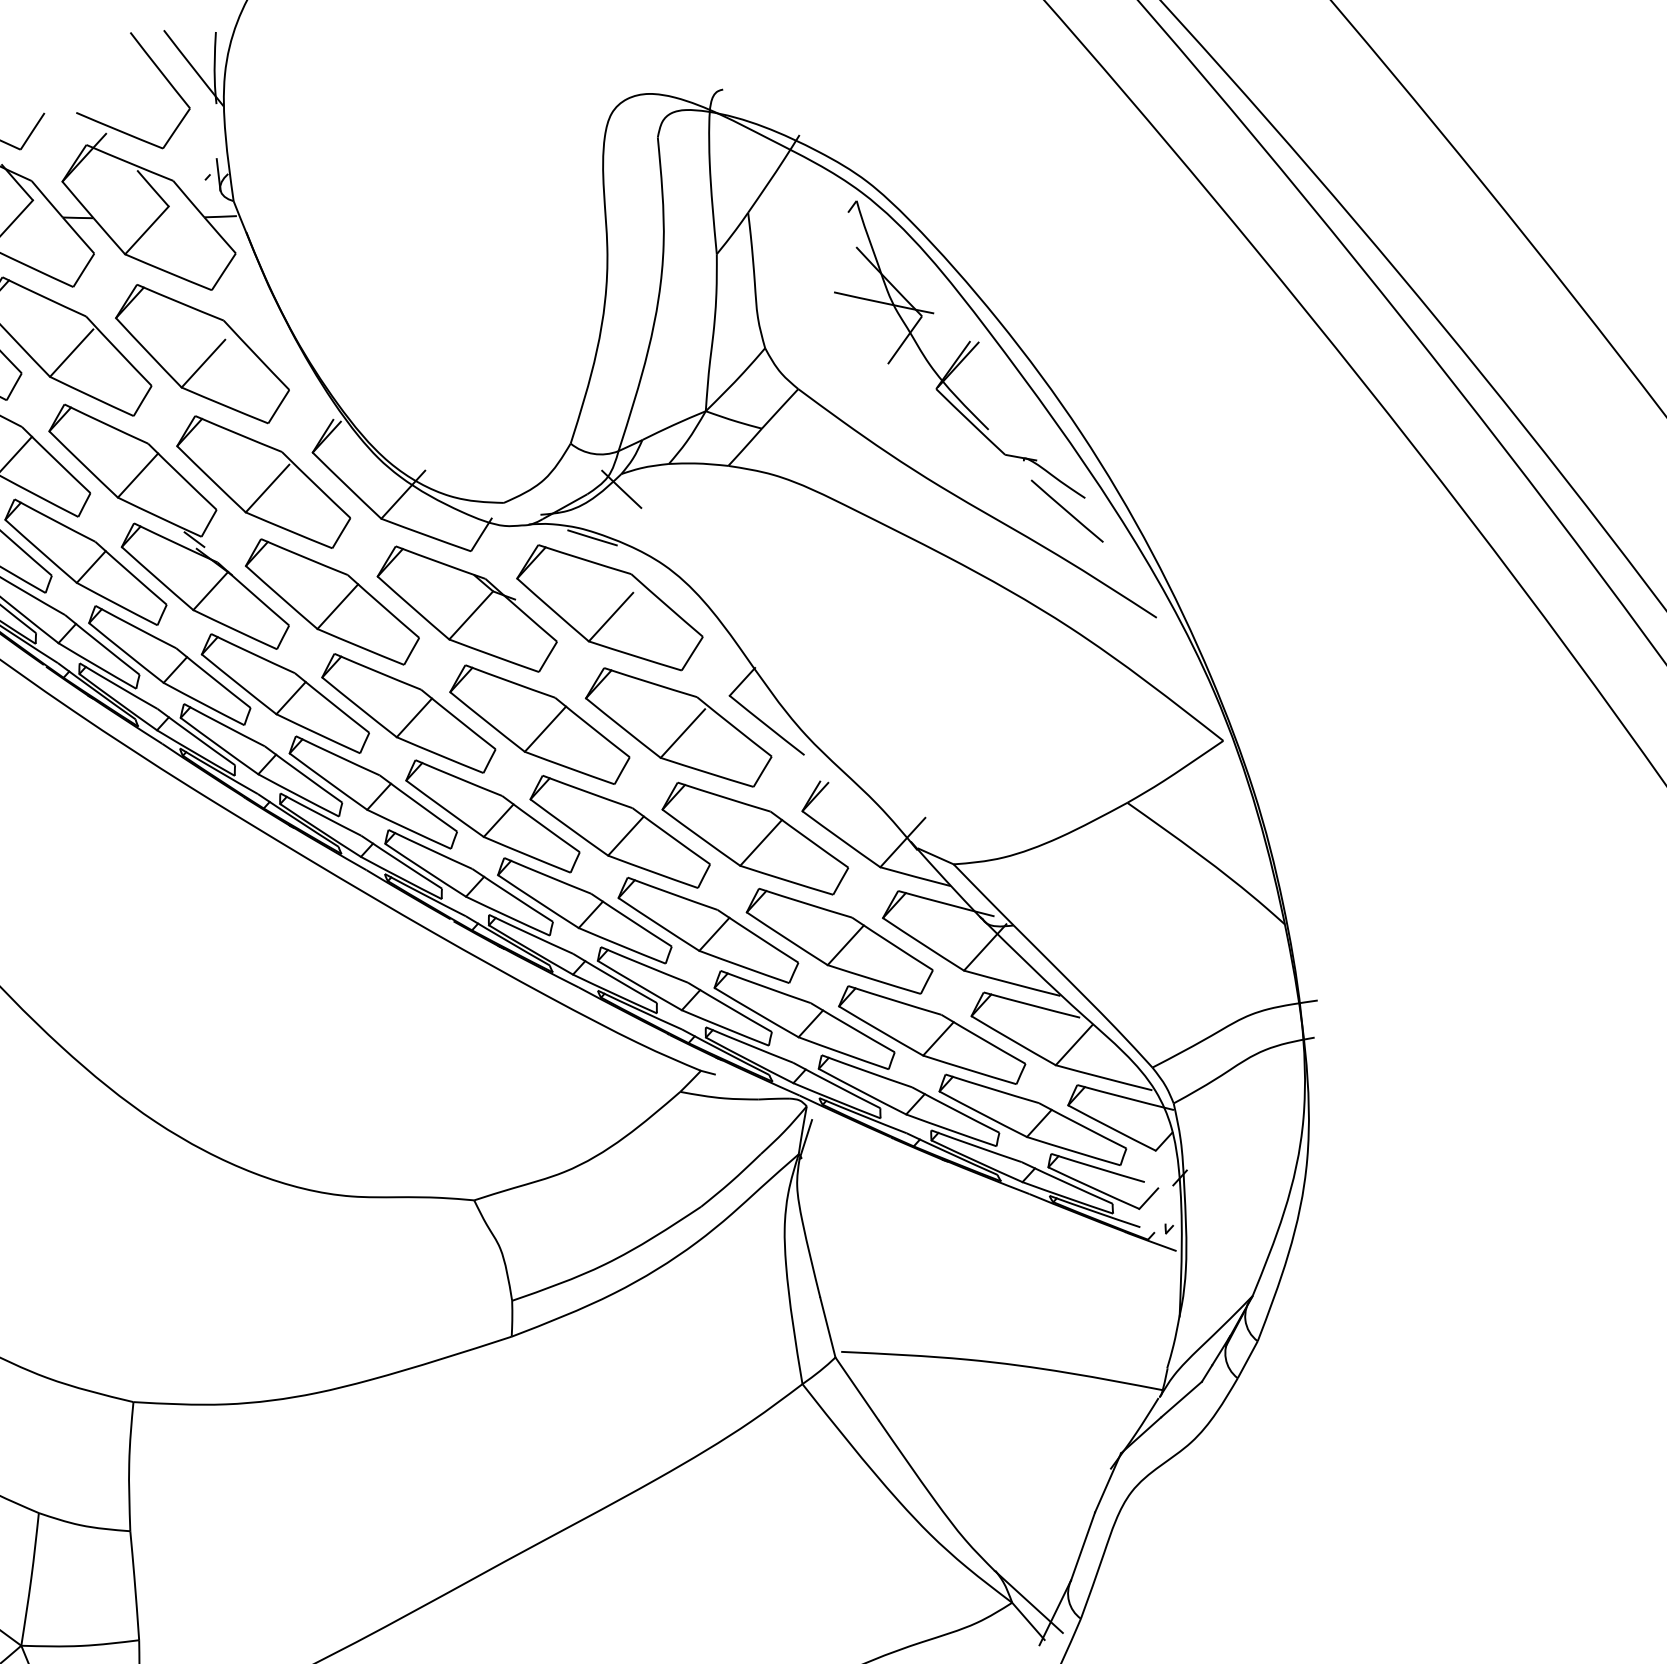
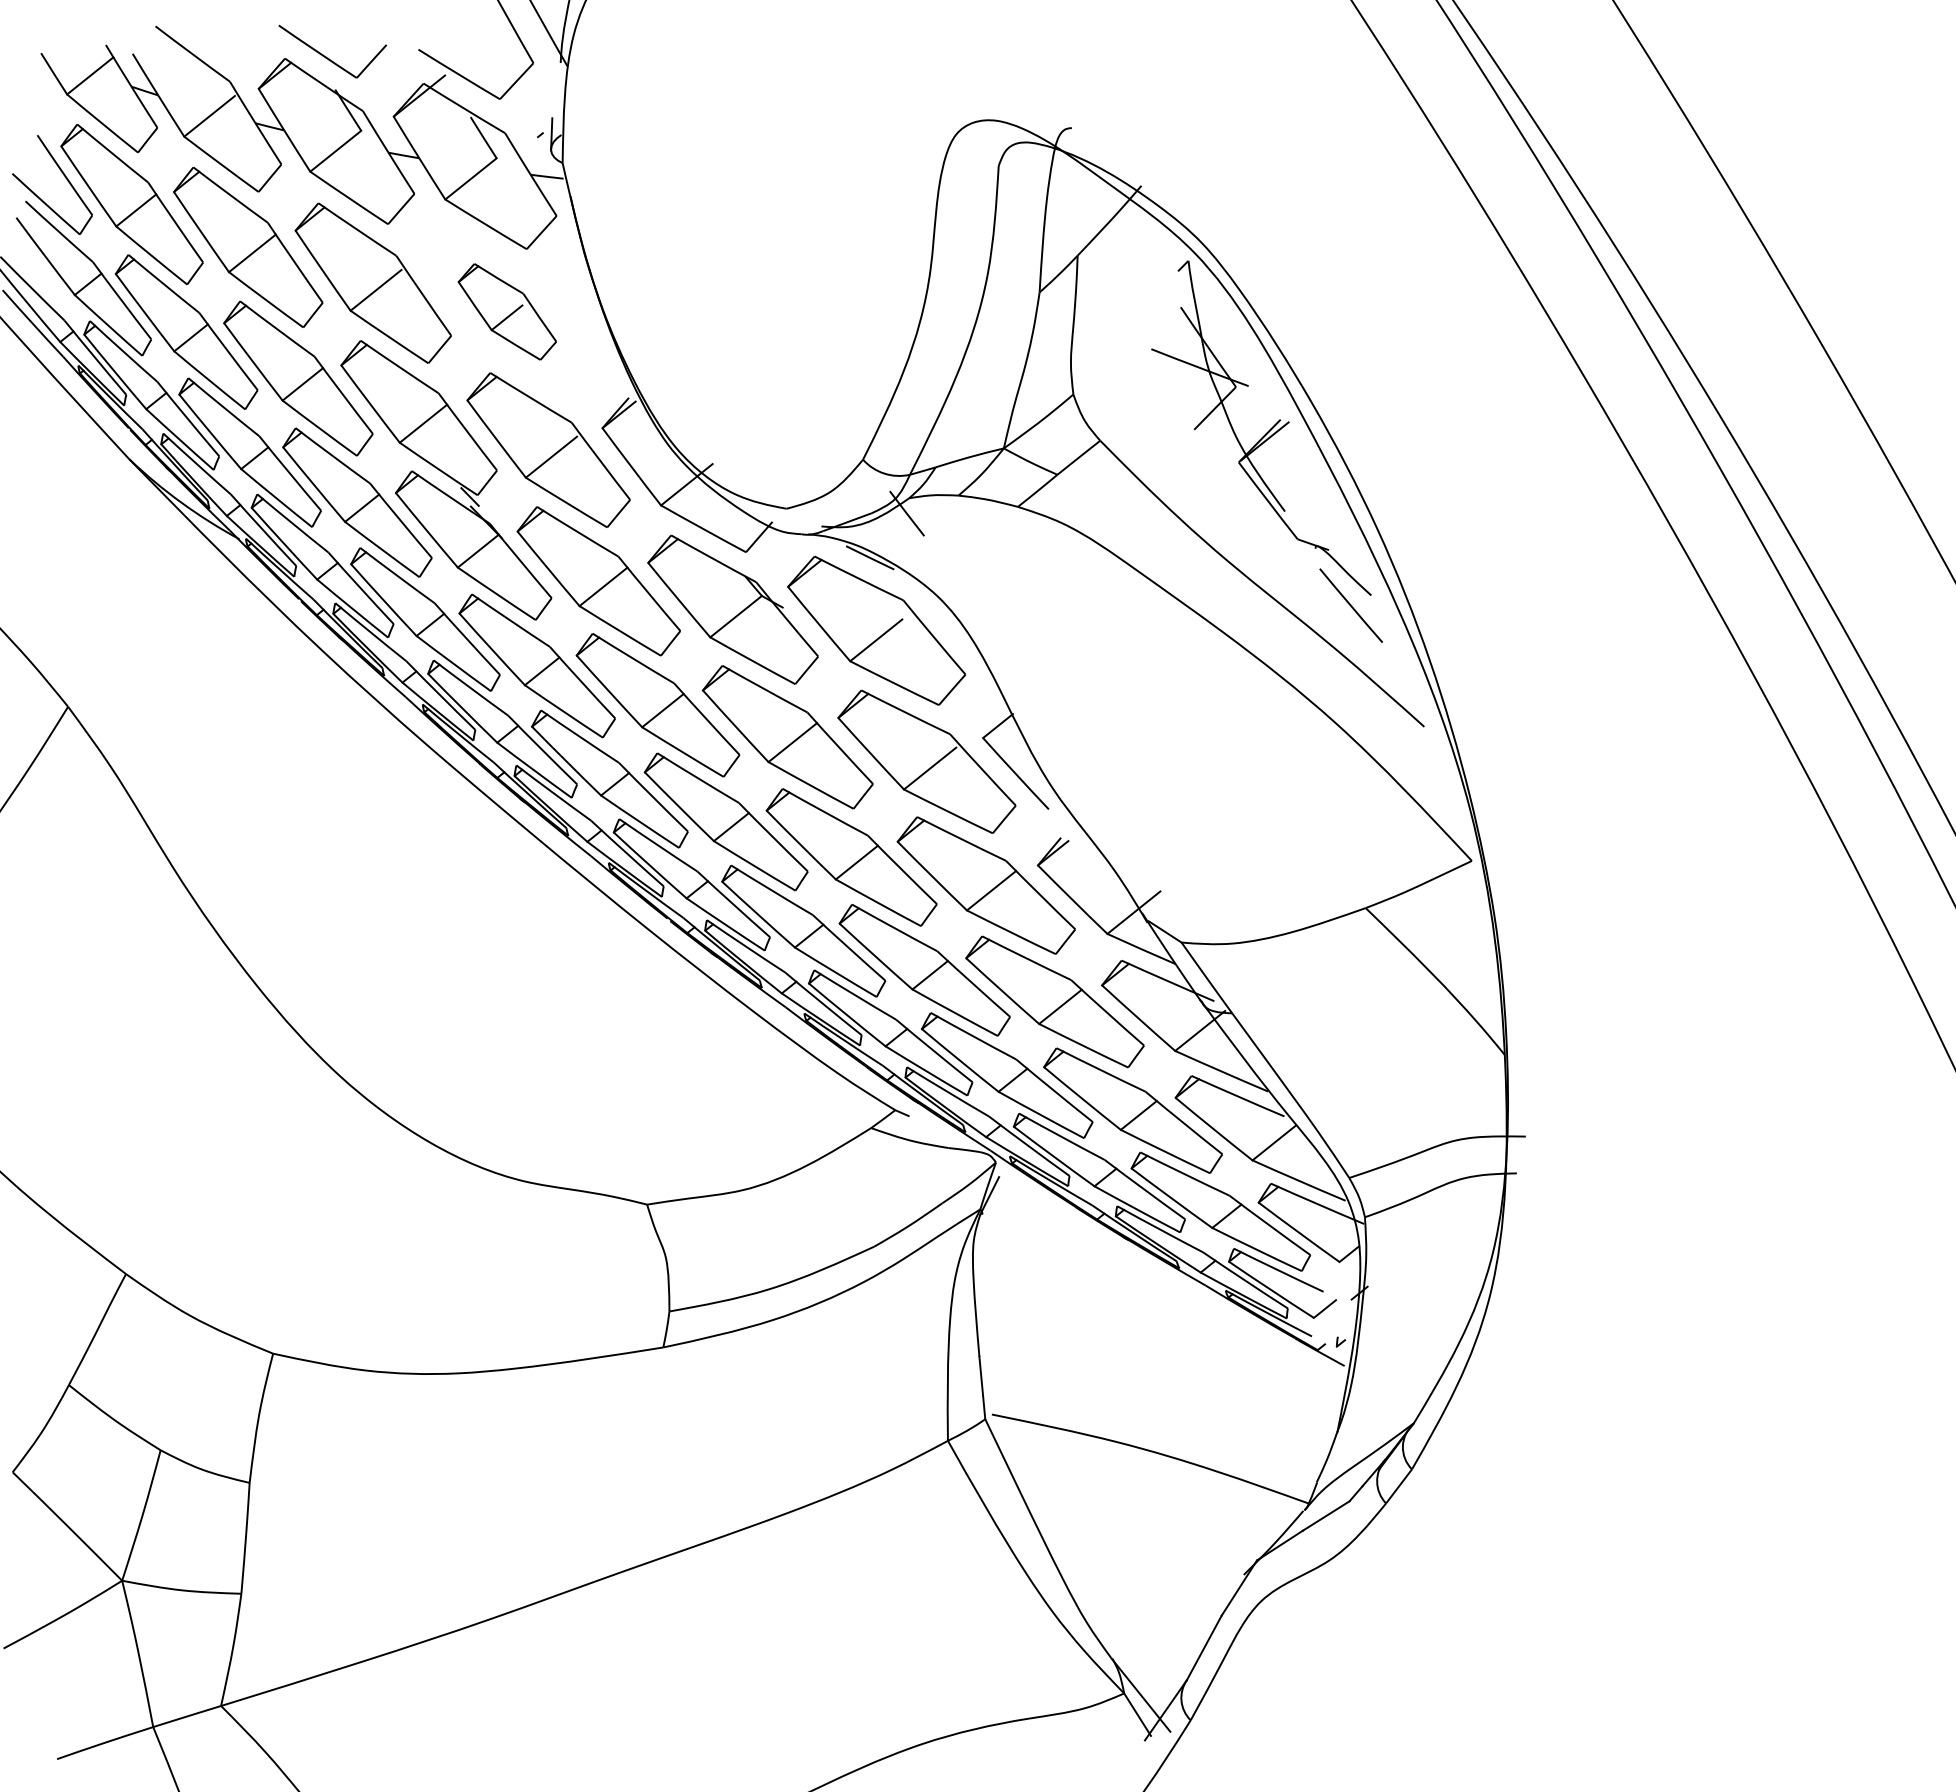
part: (202, 353) -> (507, 311), size x0.6

